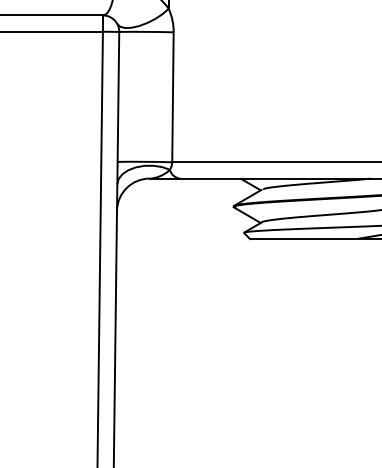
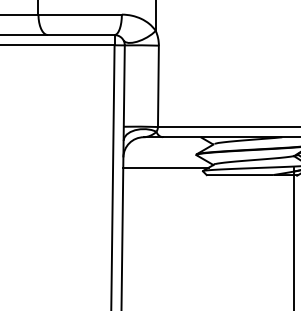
line: (185, 226) -> (166, 167), added

